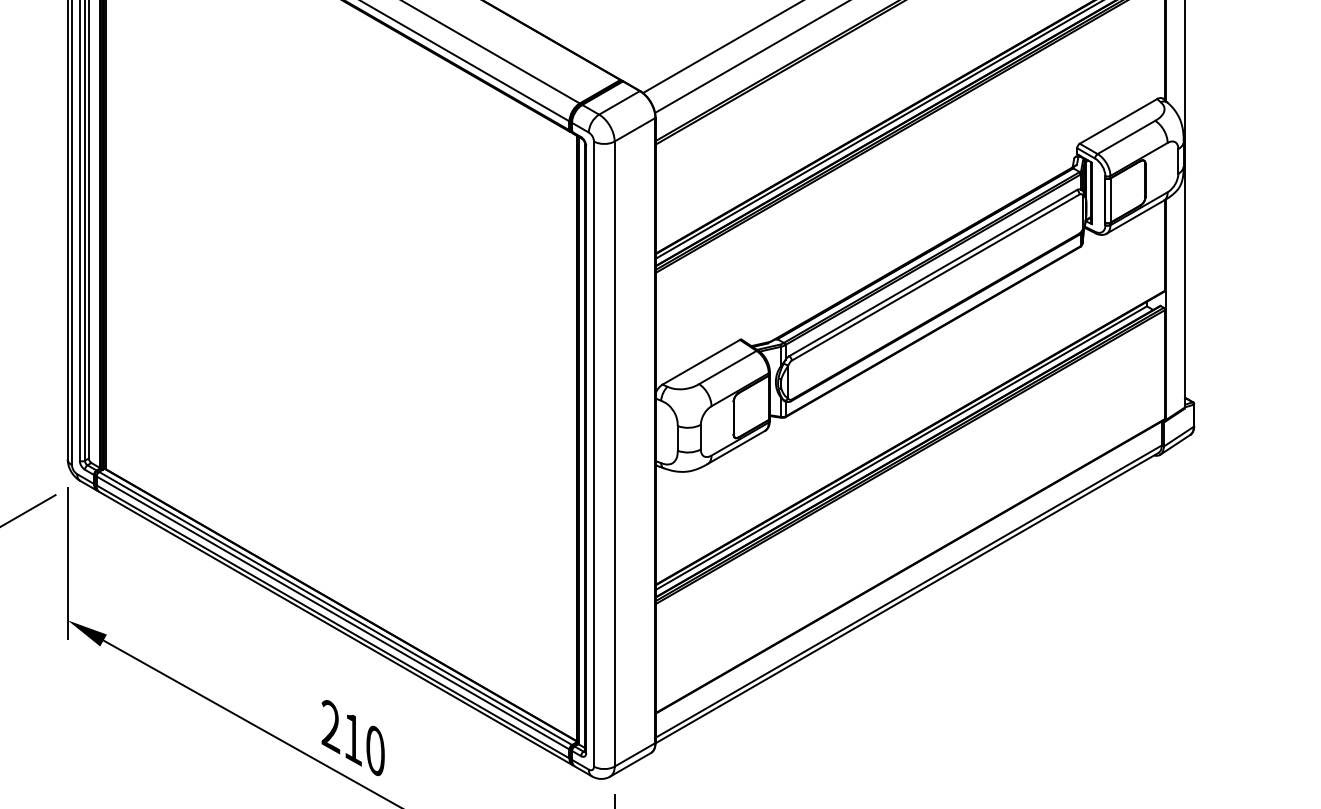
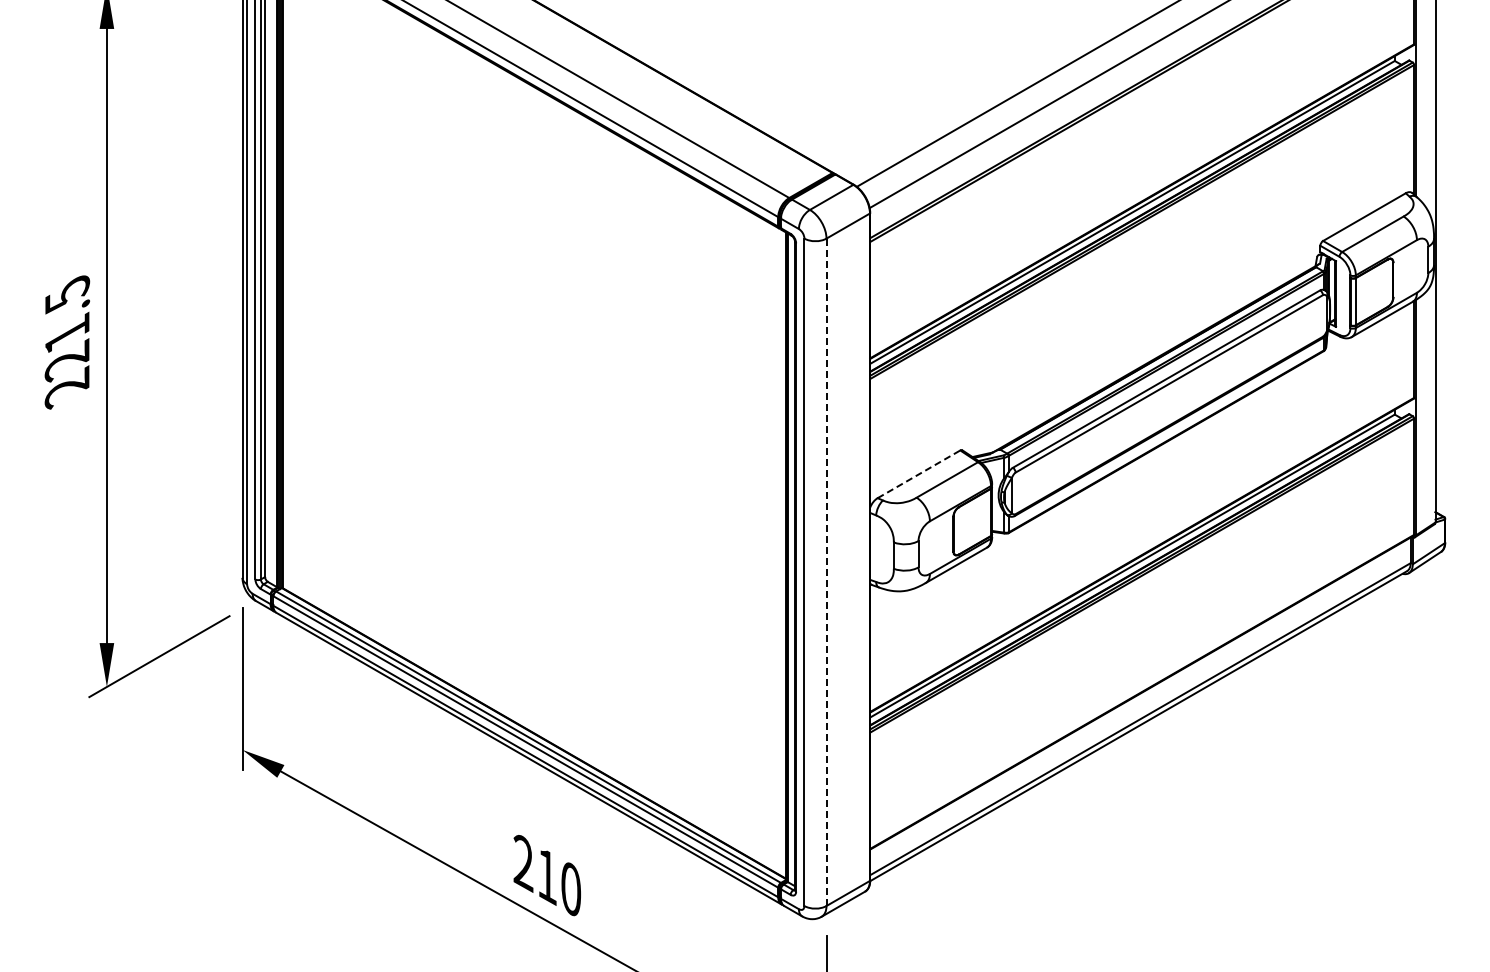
line: (700, 362) -> (918, 474), solid -> dashed
line: (614, 454) -> (826, 572), solid -> dashed

